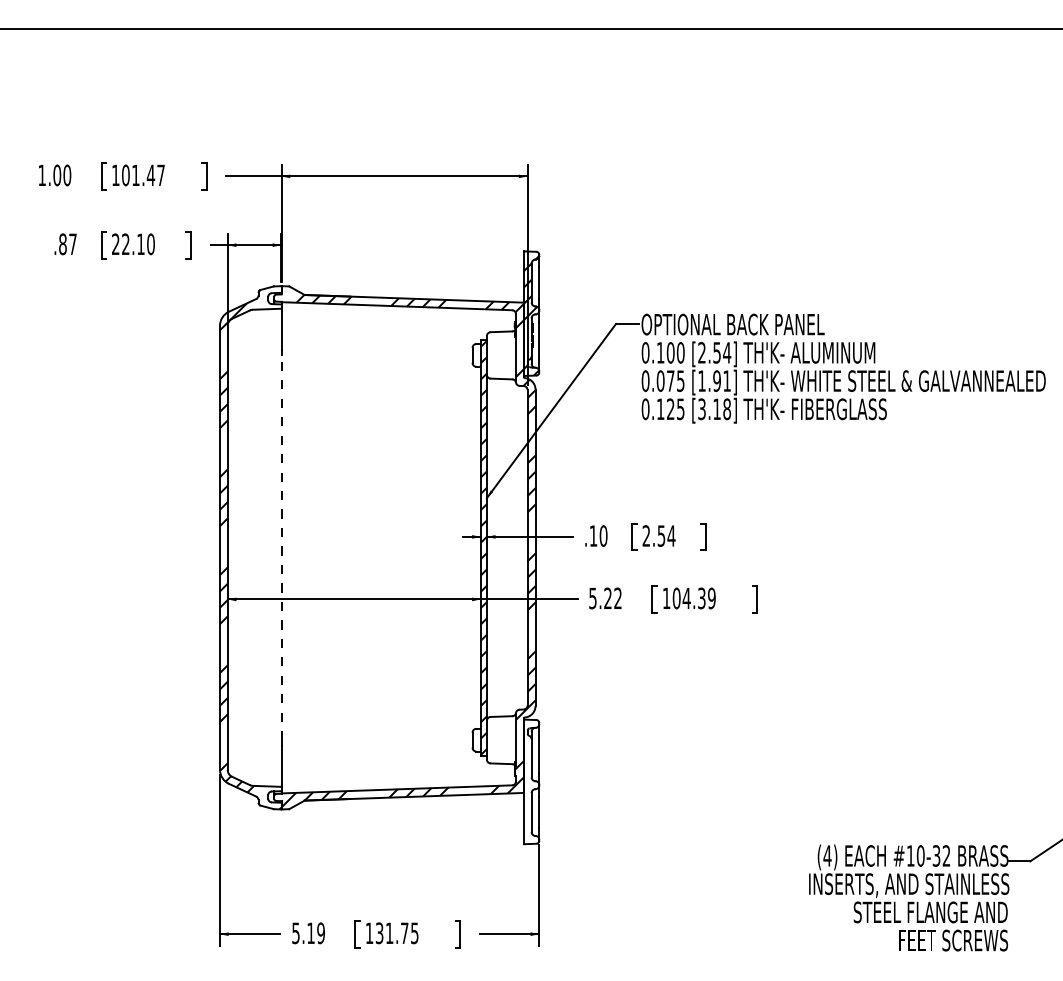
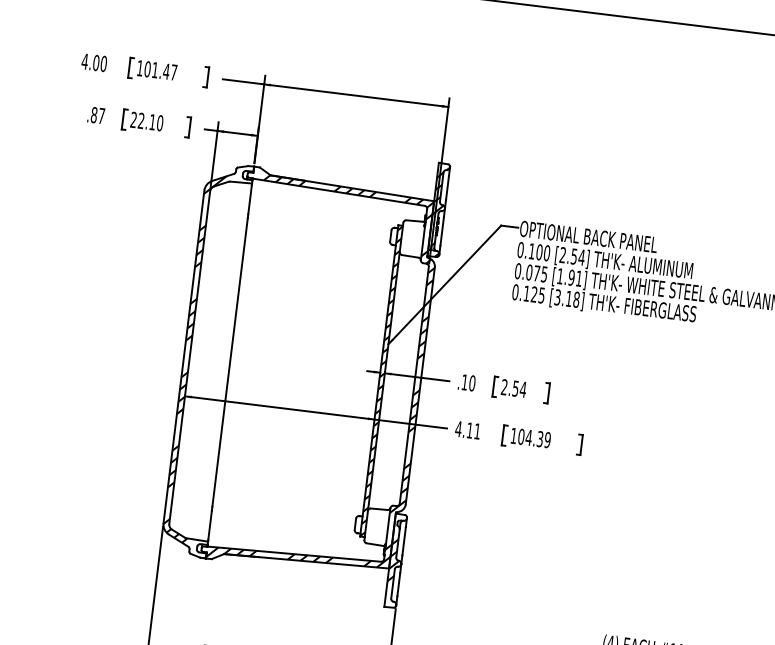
text: (42, 174) -> (85, 60), 1.00 -> 4.00
line: (281, 547) -> (230, 362), dashed -> solid
text: (604, 598) -> (467, 430), 5.22 -> 4.11
hatch: (529, 781) -> (394, 560), added

